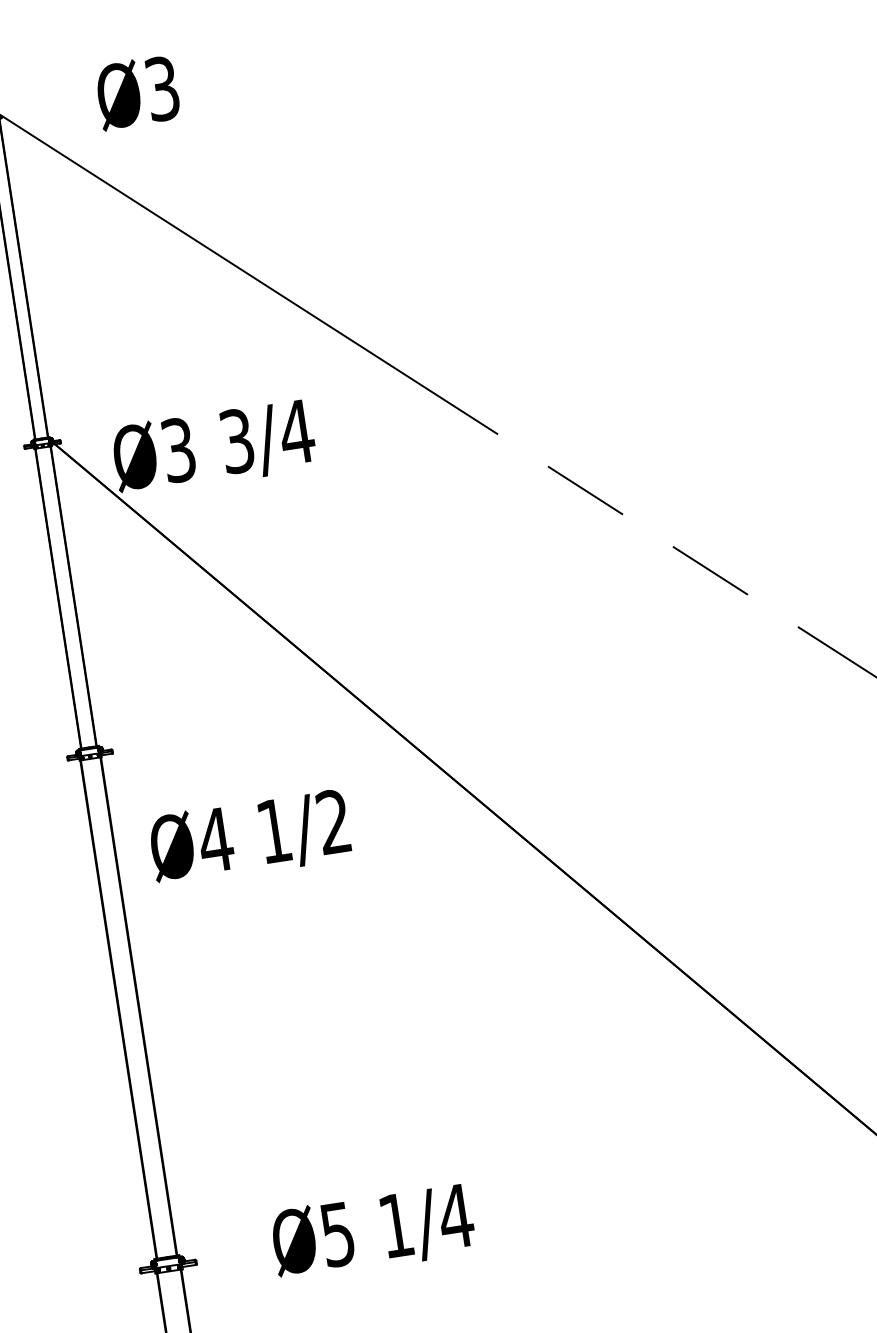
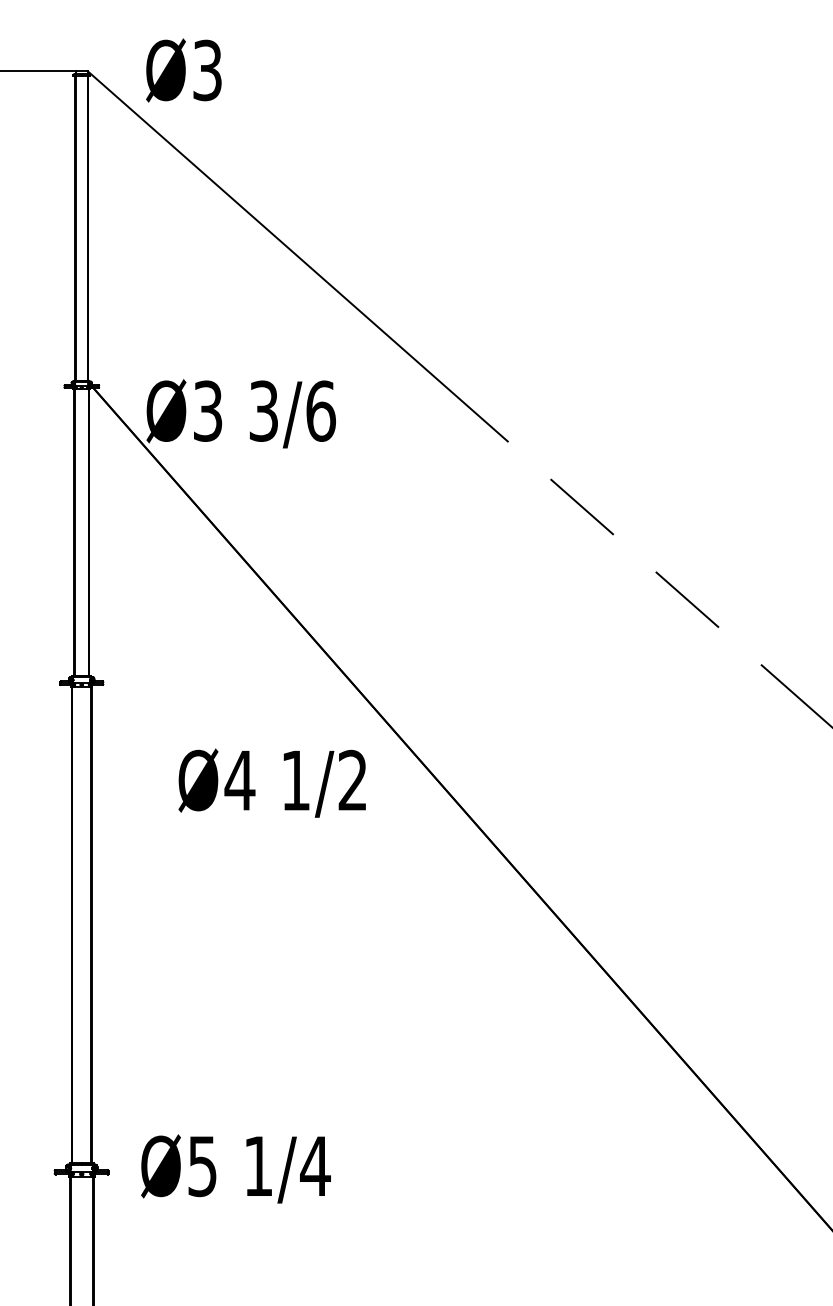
text: (137, 92) -> (183, 70), moved
text: (296, 431) -> (320, 410), 3/4 -> 3/6
text: (249, 837) -> (271, 782), moved
text: (372, 1231) -> (235, 1168), moved

